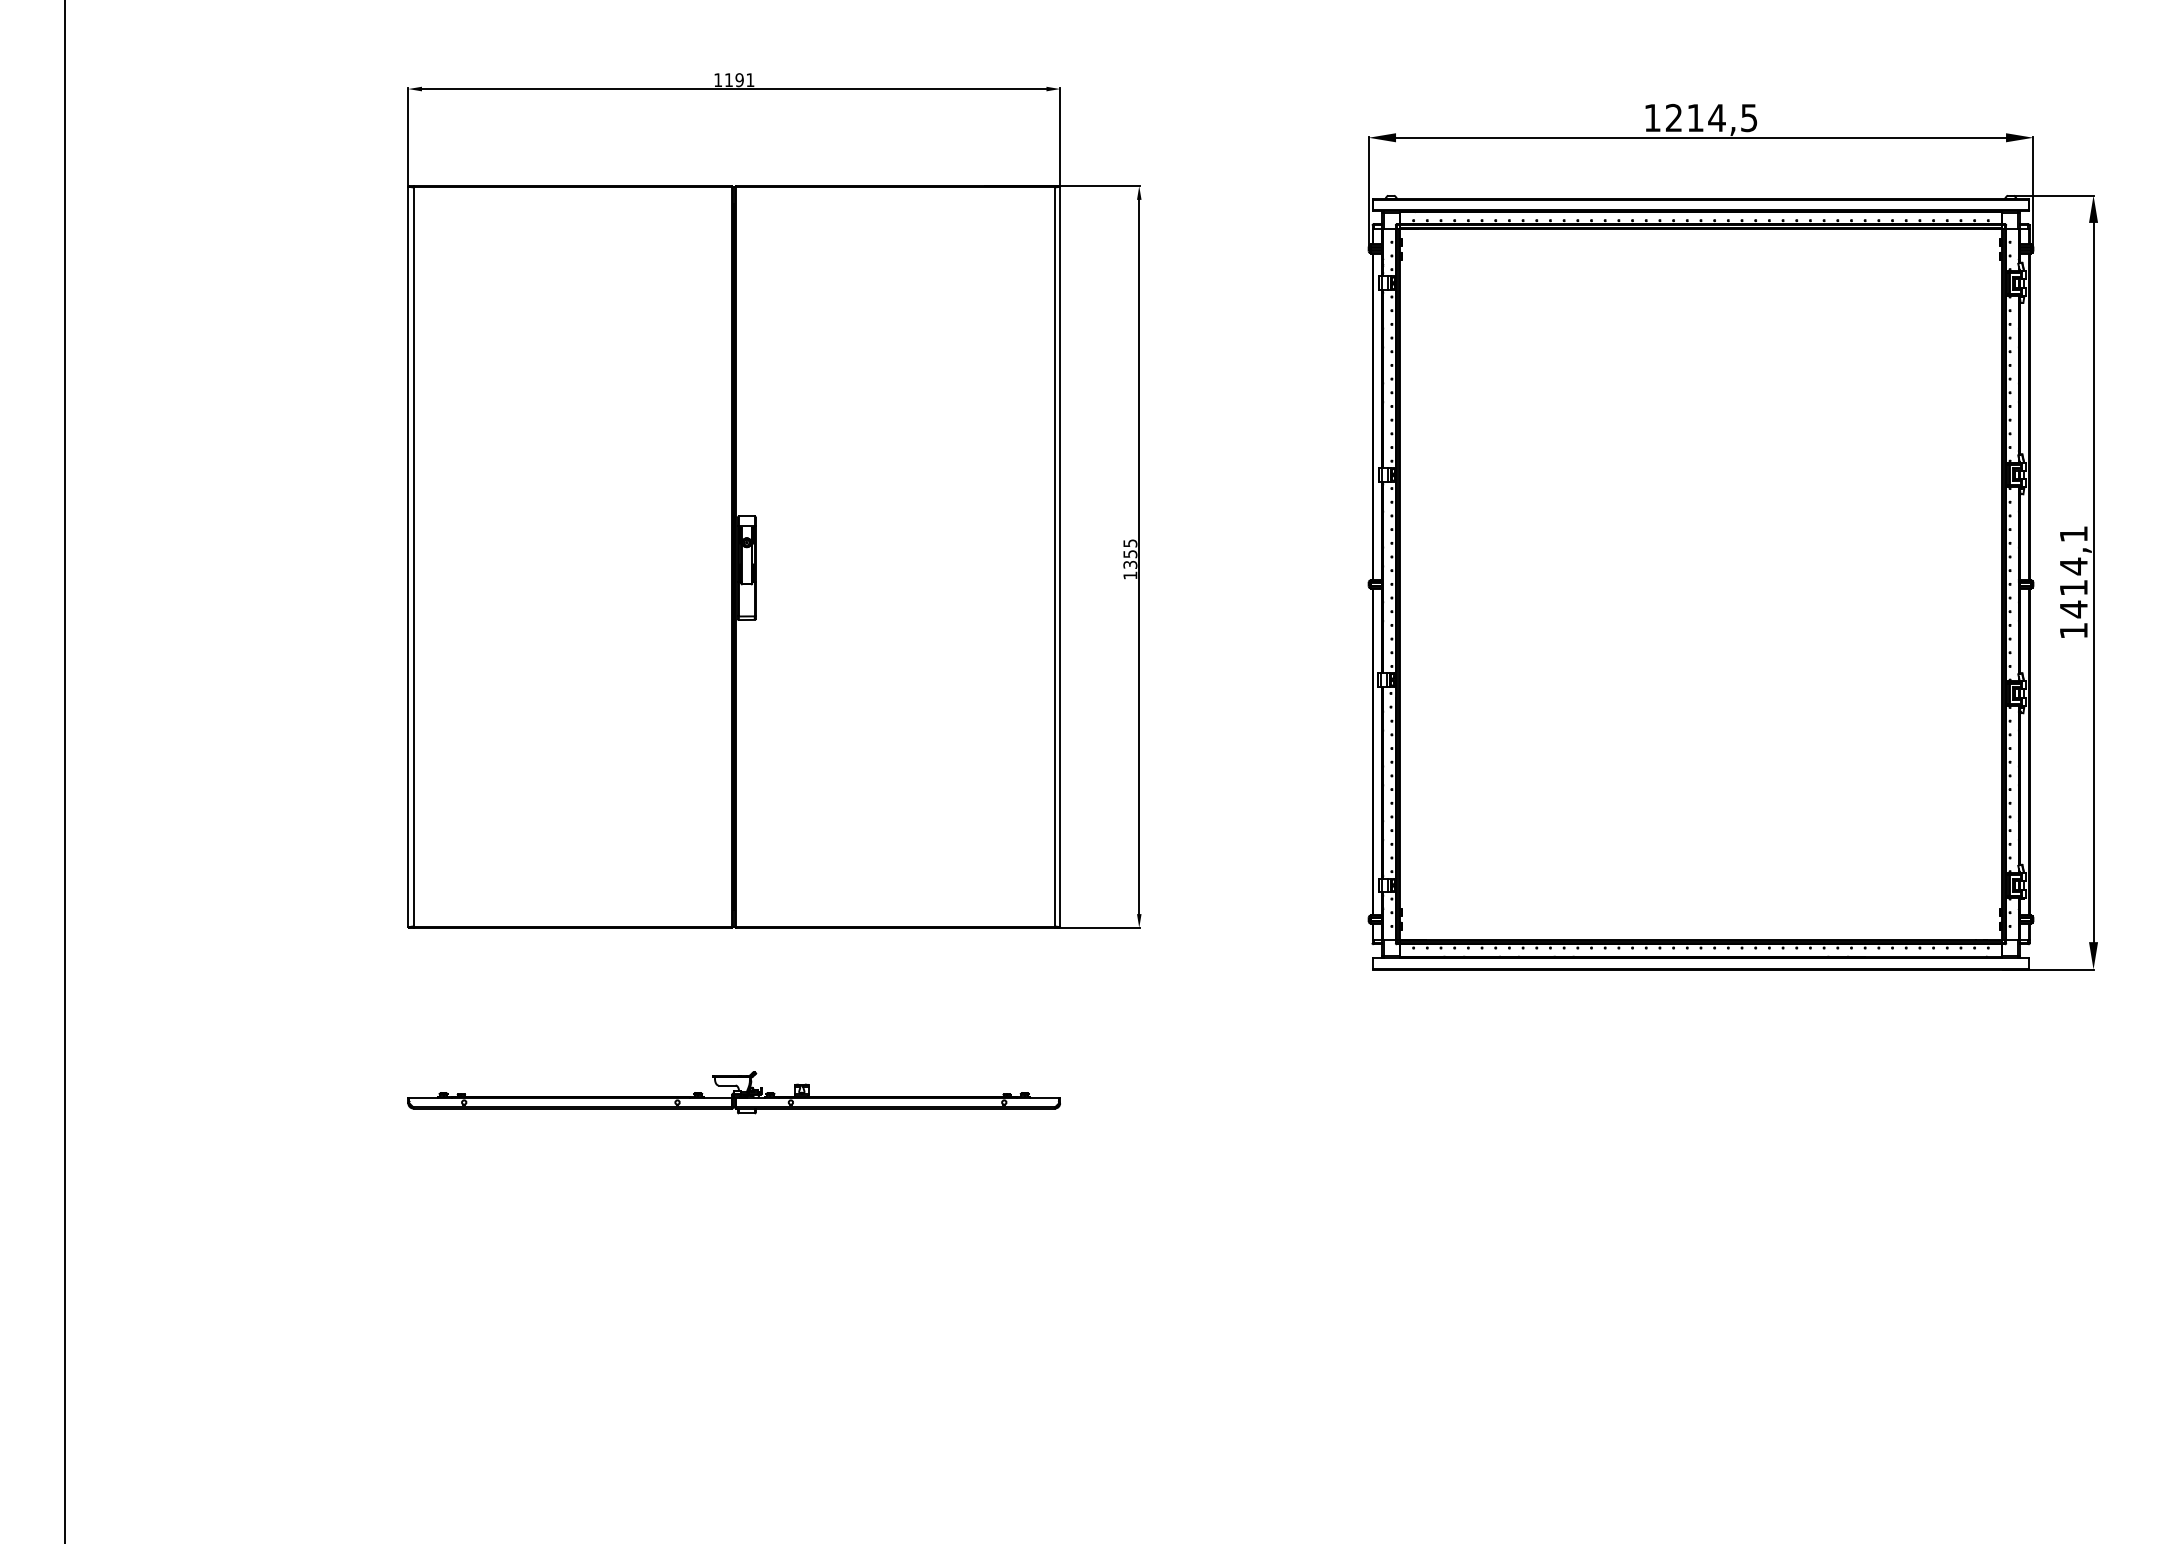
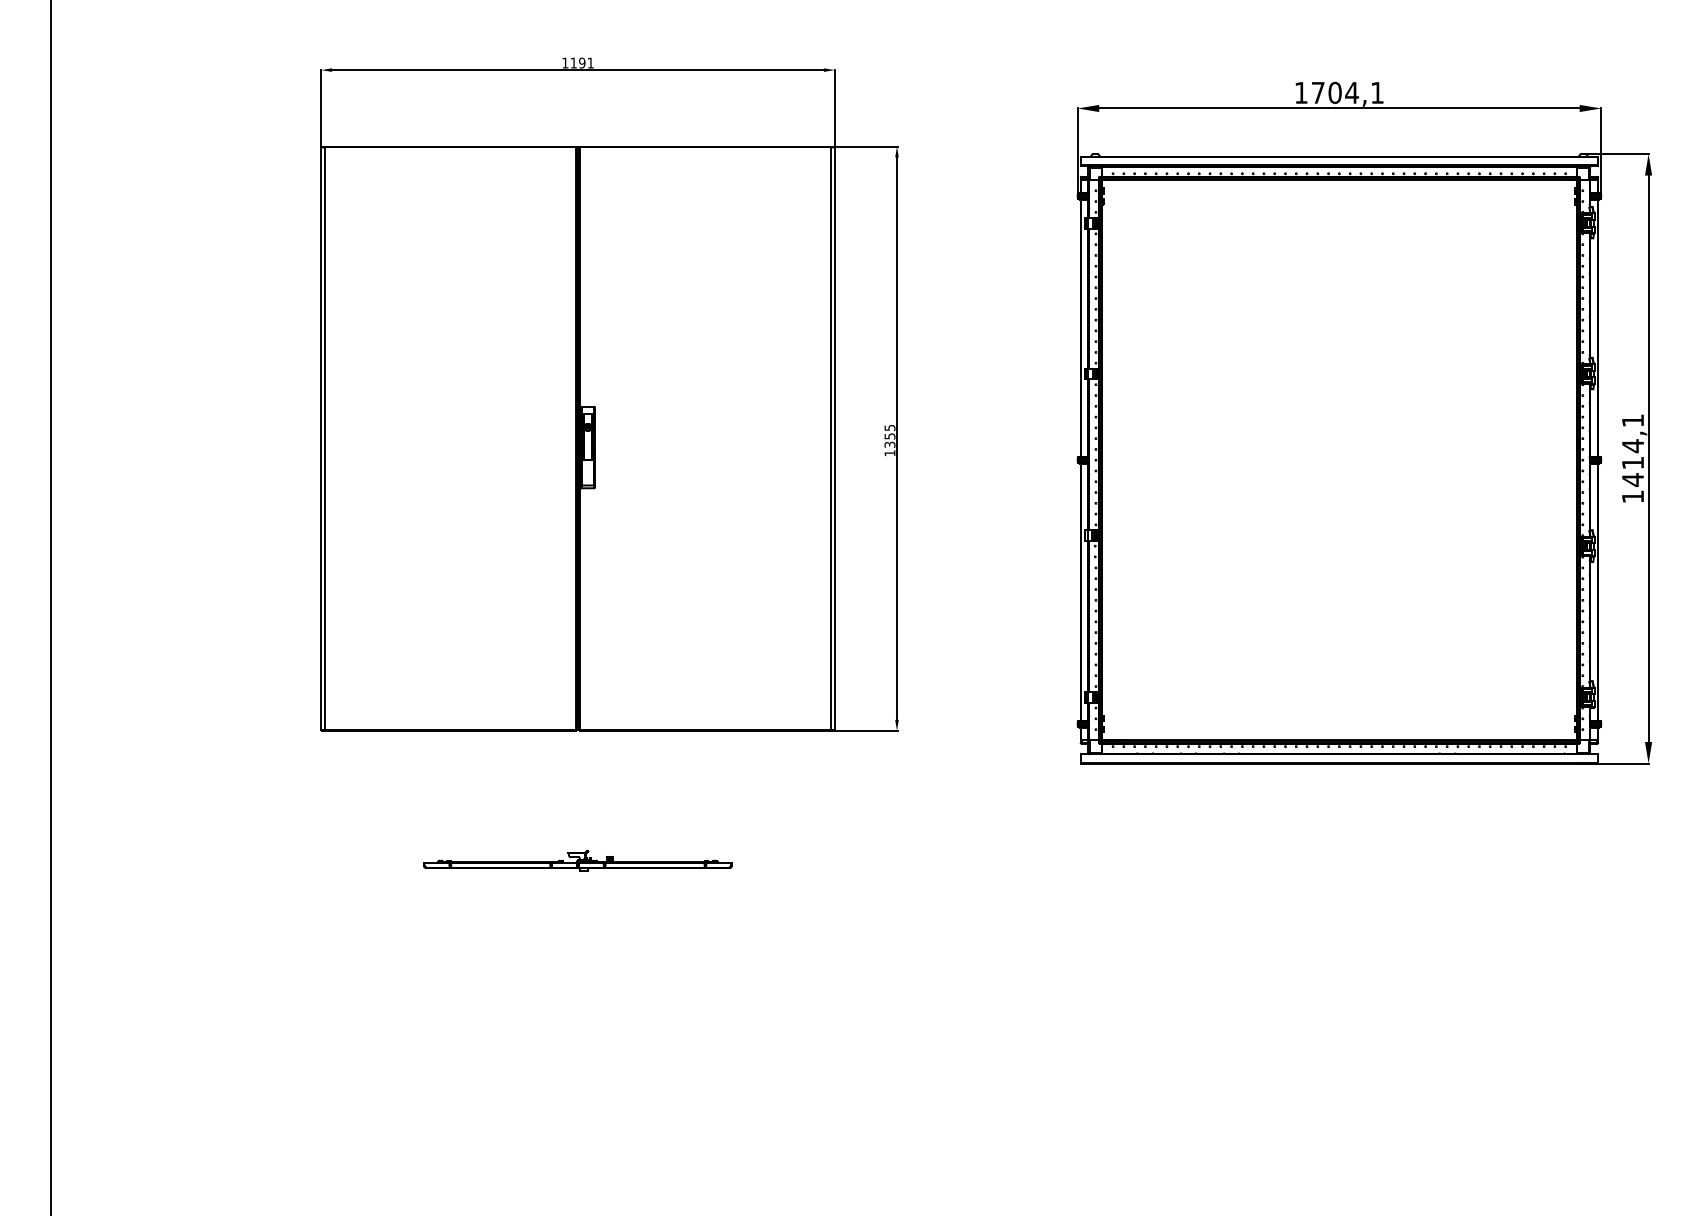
text: (1711, 117) -> (1347, 92), 1214,5 -> 1704,1
part: (733, 1092) -> (577, 860), size x0.6

